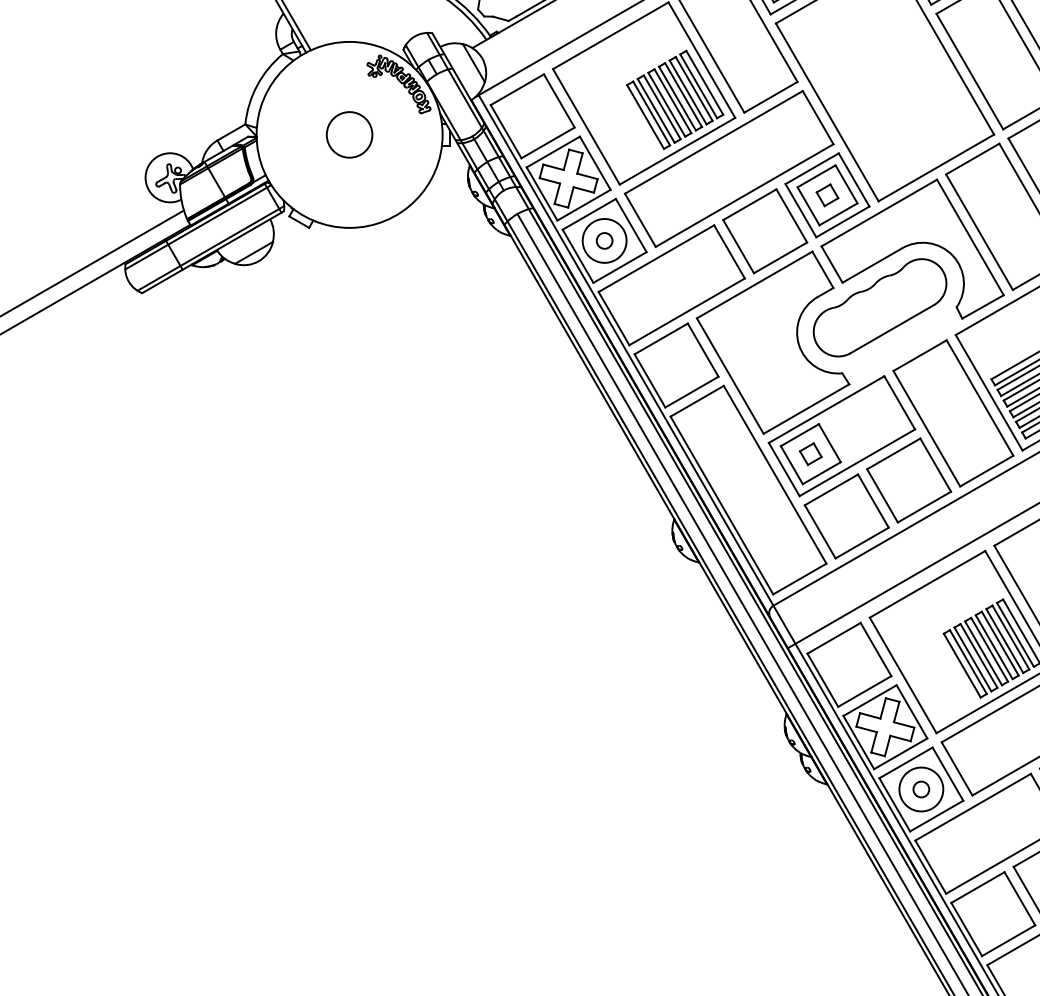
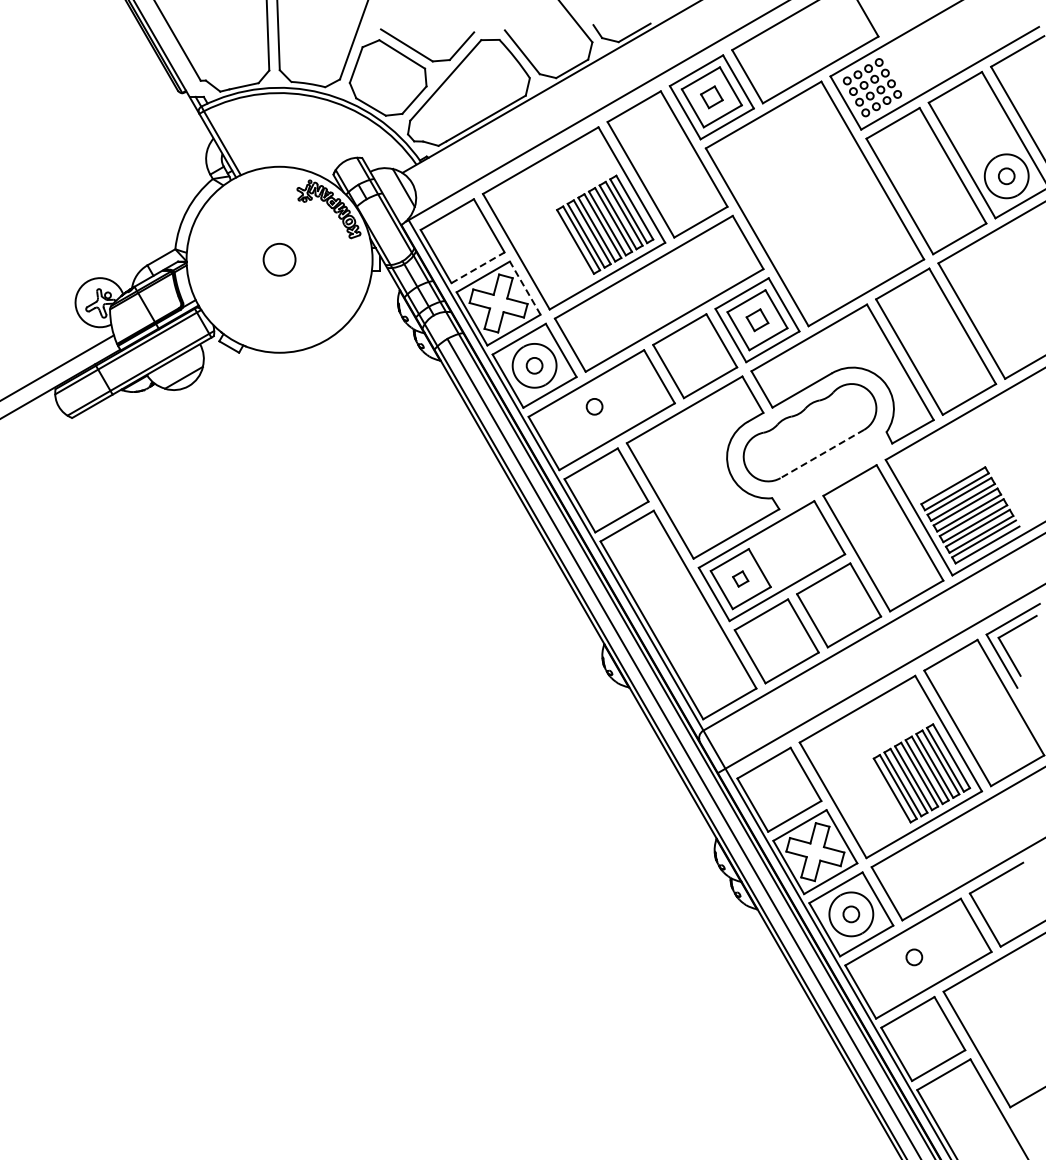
circle: (349, 134) -> (279, 259), size x0.7
line: (548, 142) -> (478, 267), solid -> dashed
line: (595, 163) -> (525, 288), solid -> dashed
circle: (664, 281) -> (594, 406), added
line: (891, 329) -> (821, 454), solid -> dashed
part: (810, 453) -> (740, 578), size x0.7
circle: (984, 832) -> (914, 957), added

